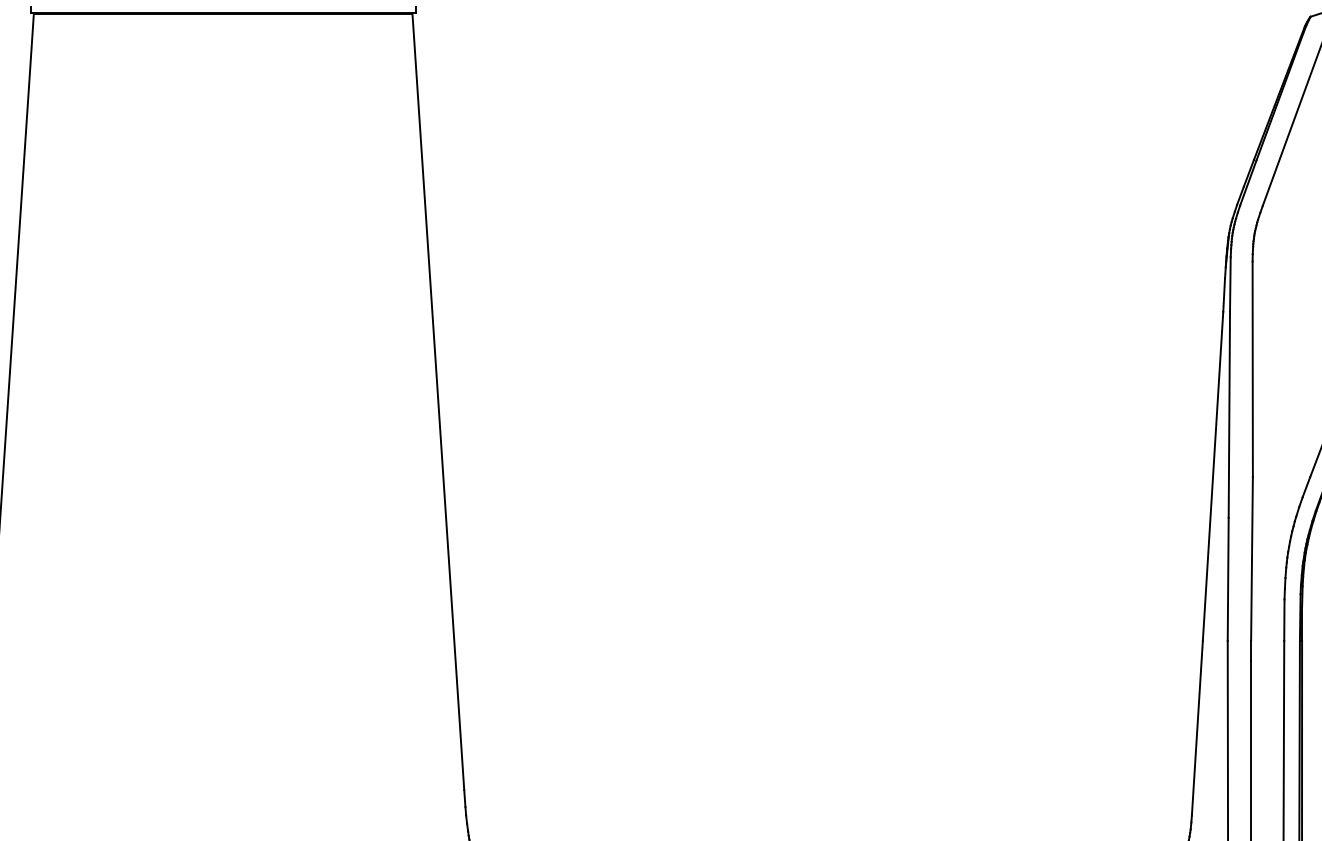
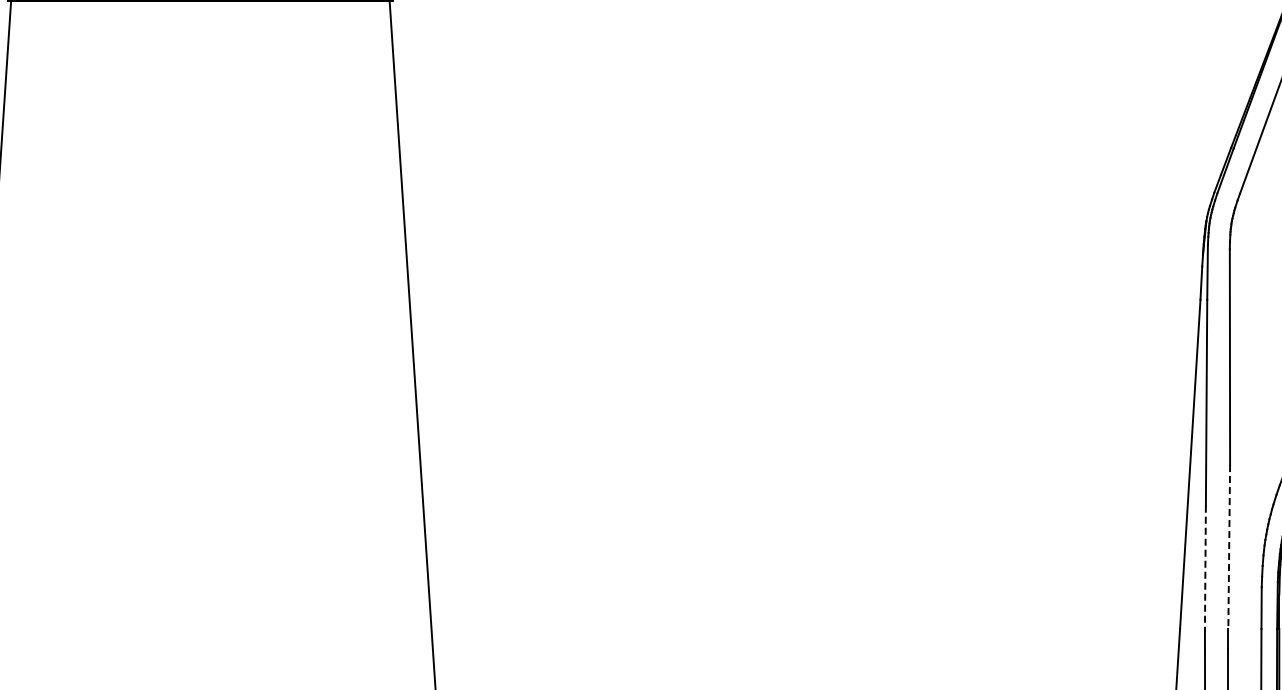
line: (1251, 559) -> (1228, 547), solid -> dashed
line: (1228, 579) -> (1205, 567), solid -> dashed

